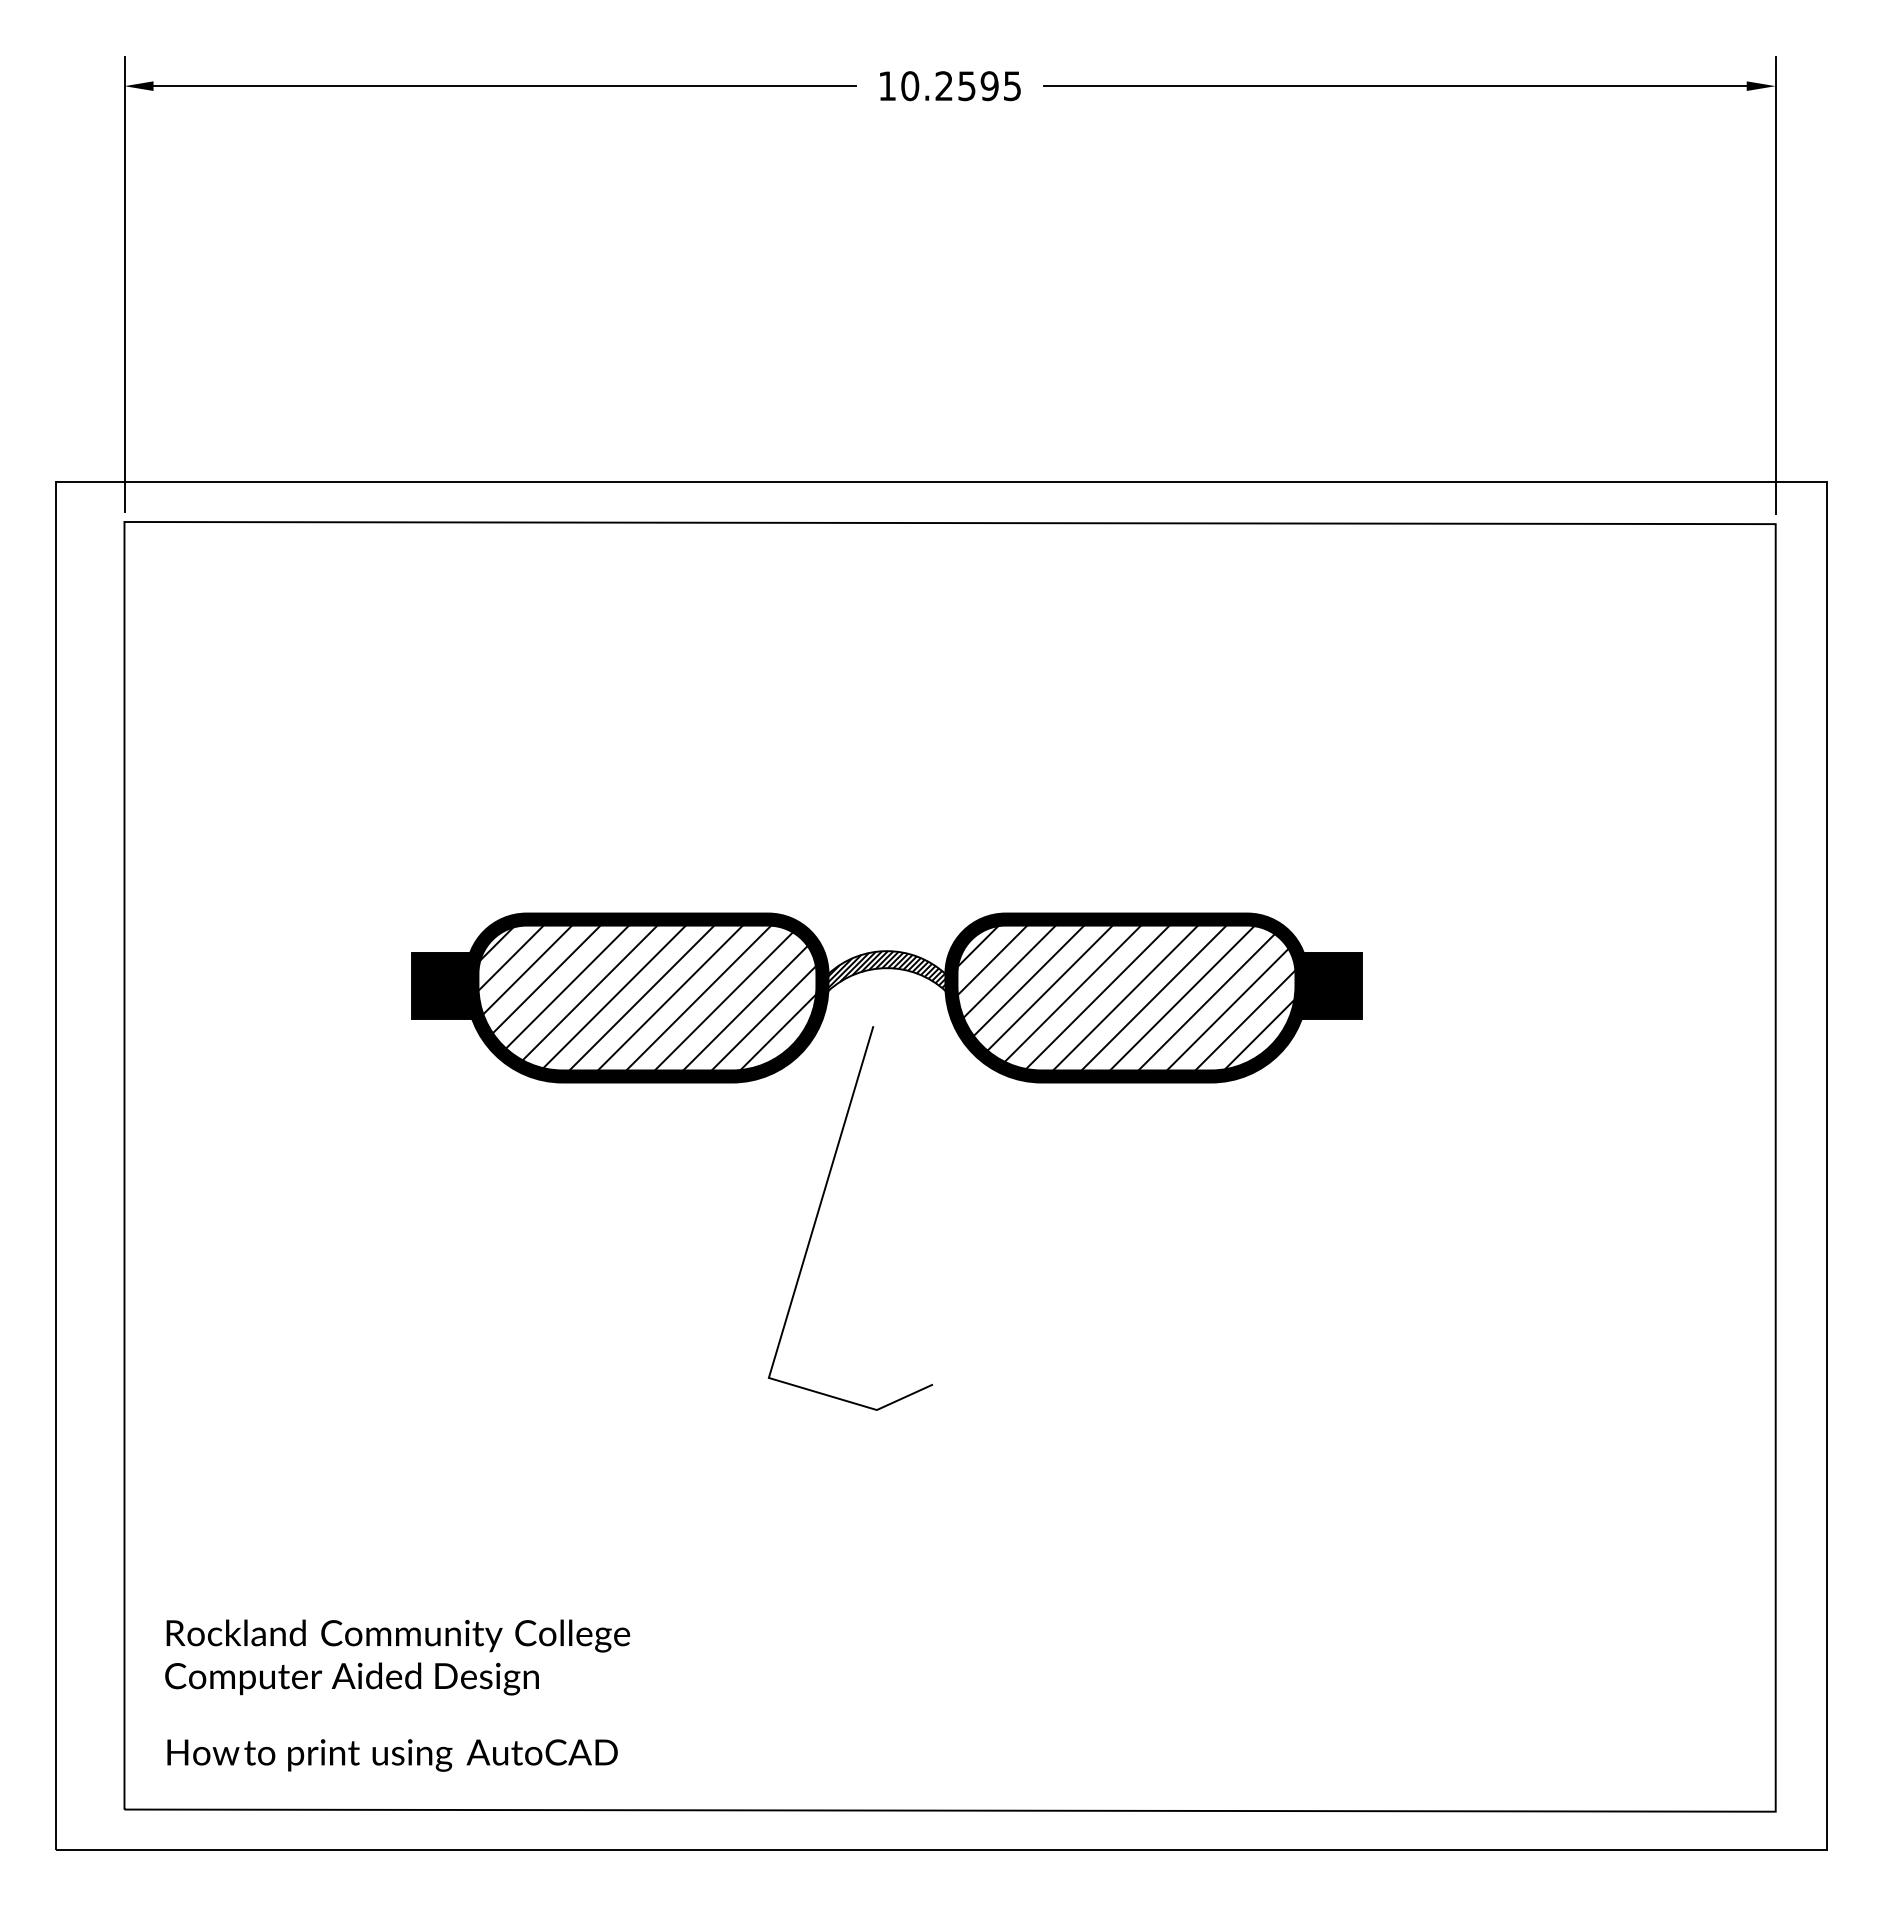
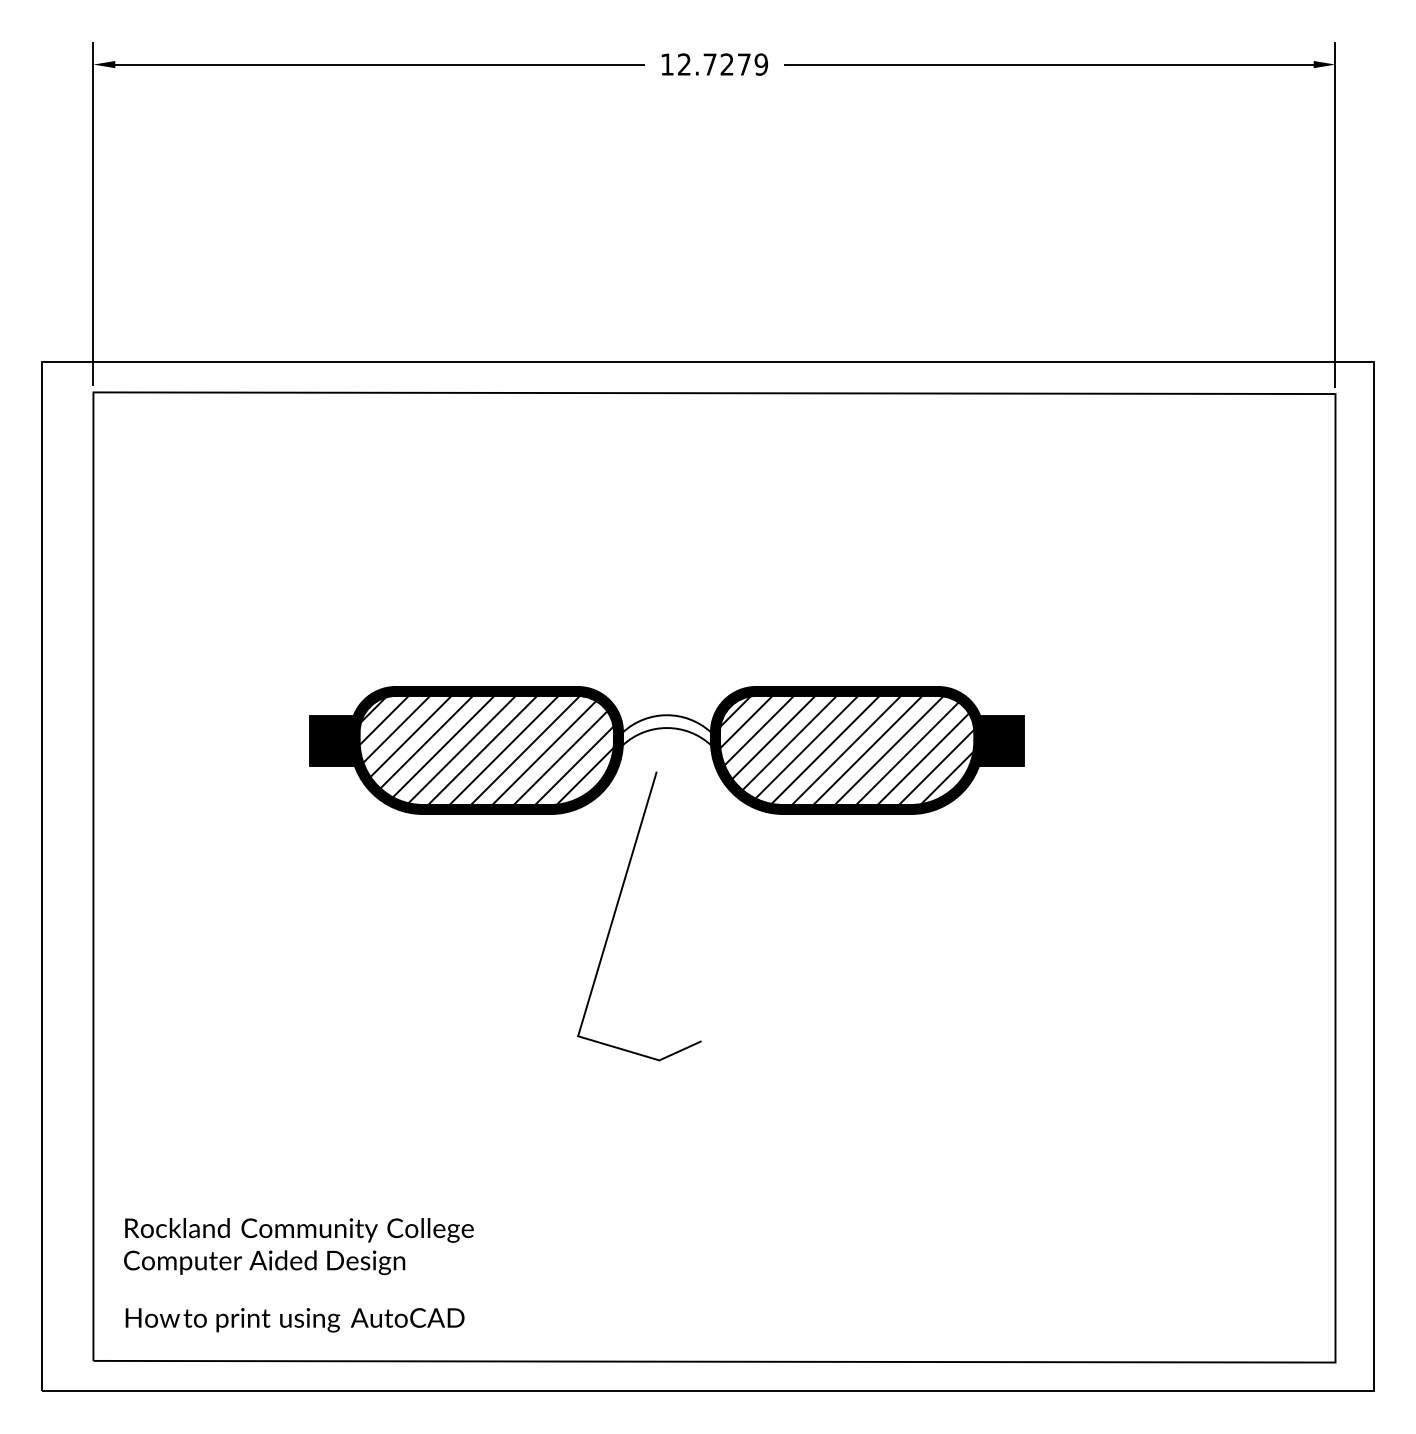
text: (961, 86) -> (723, 64), 10.2595 -> 12.7279
hatch: (886, 970) -> (666, 729), removed

